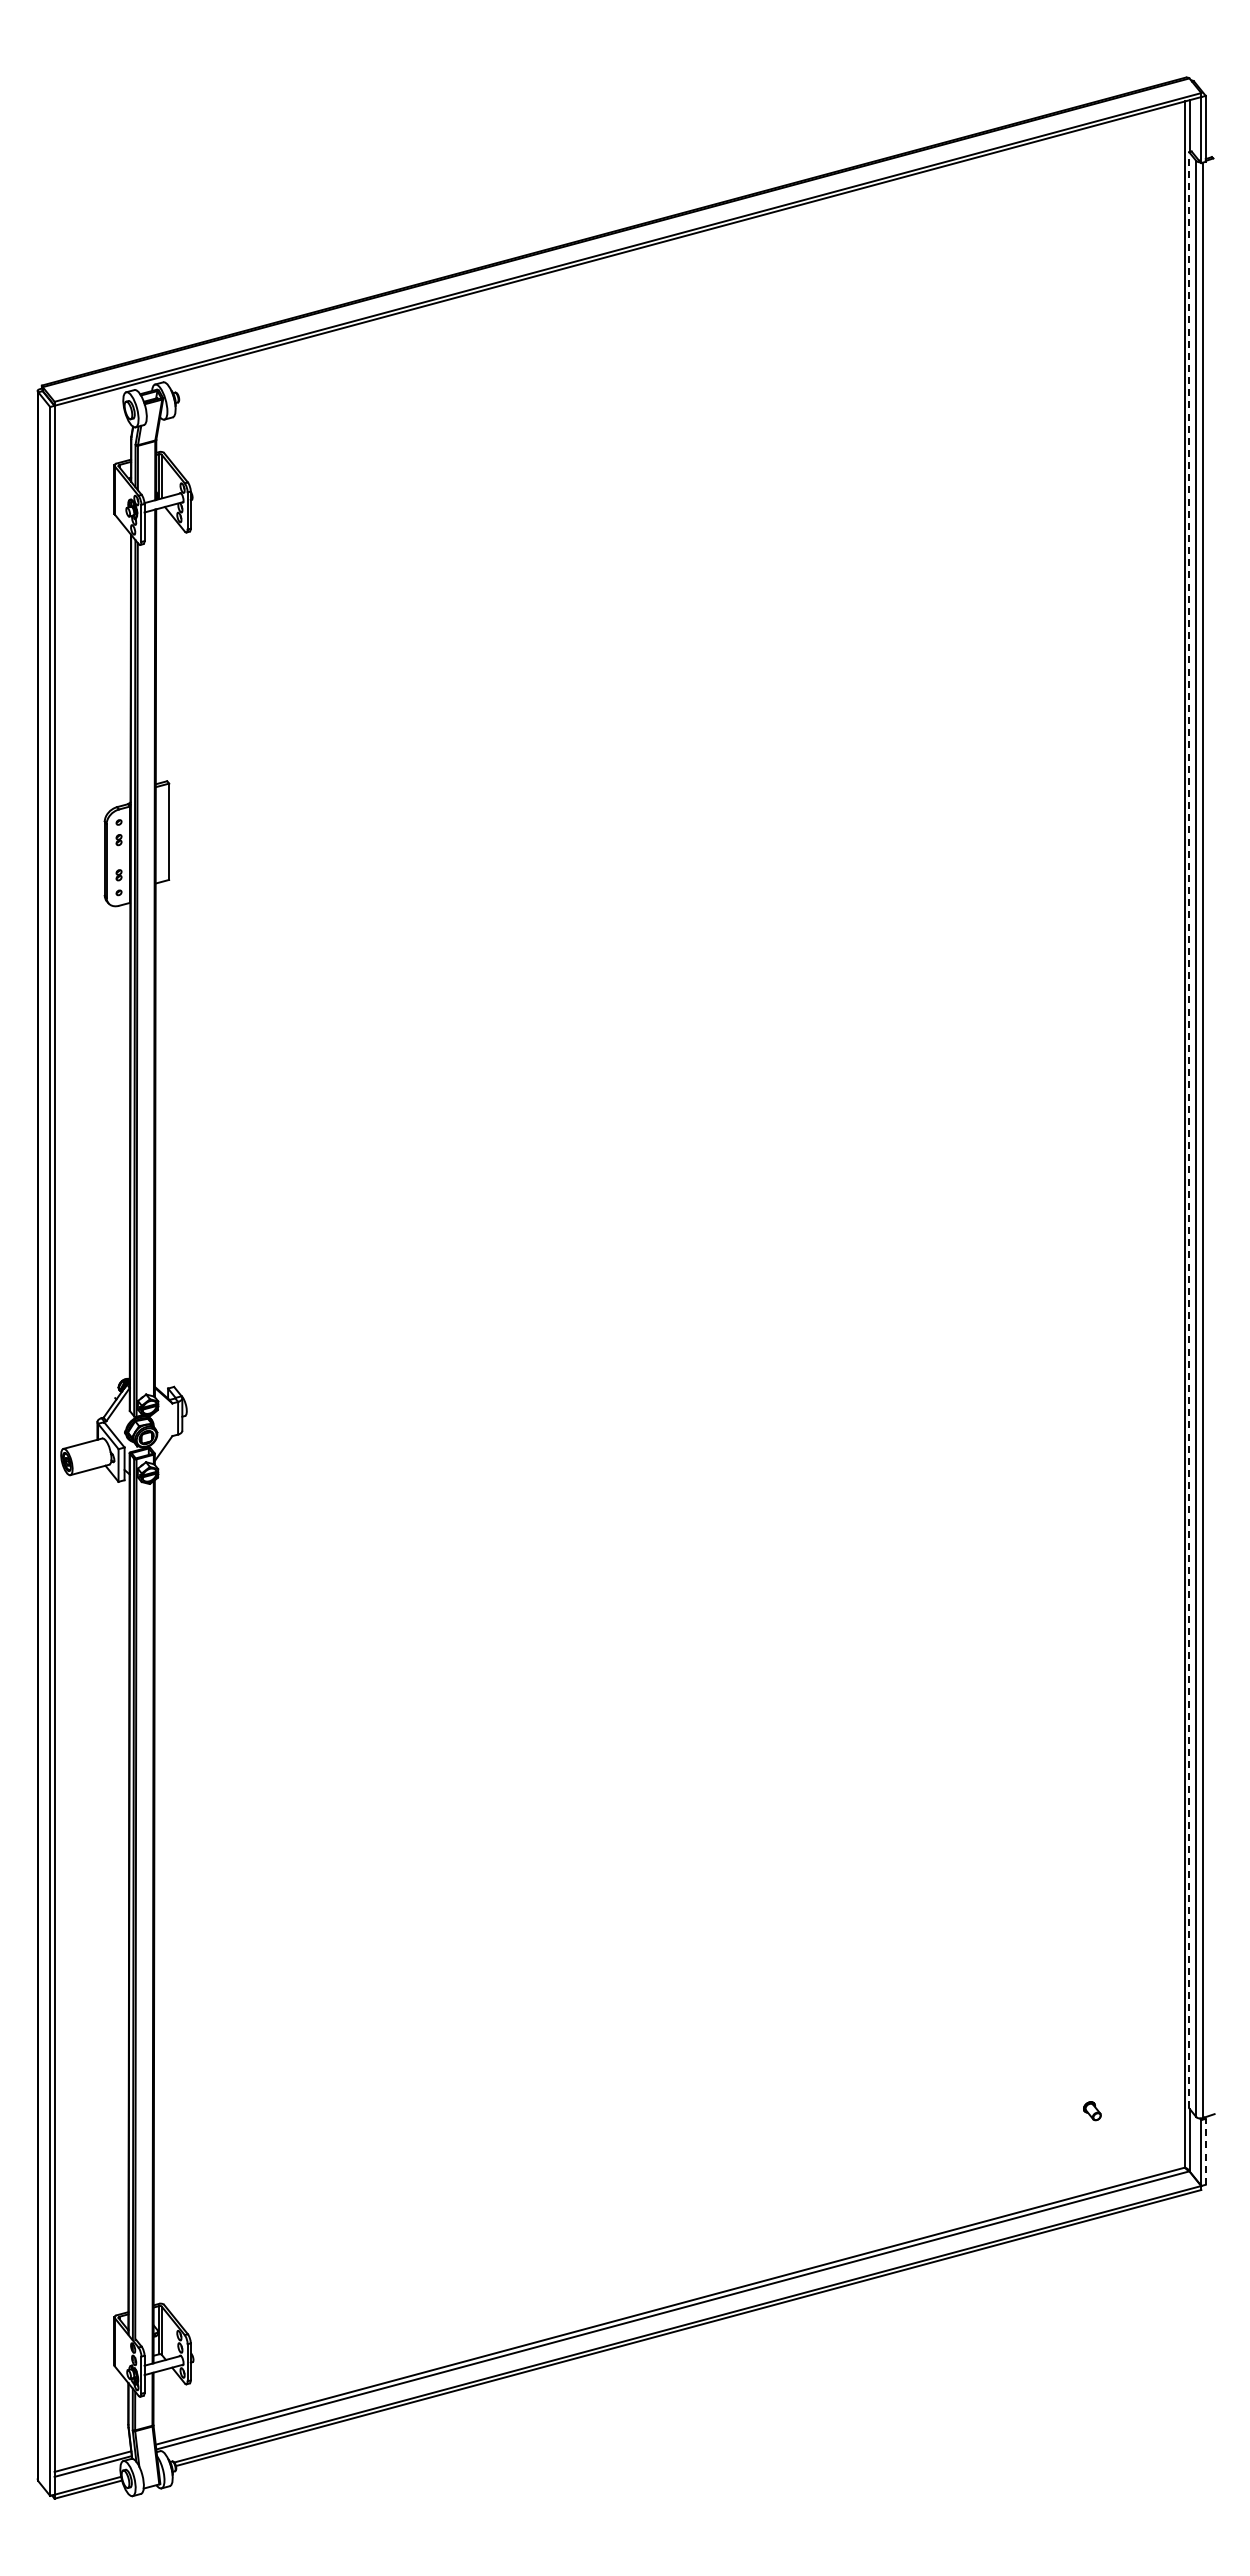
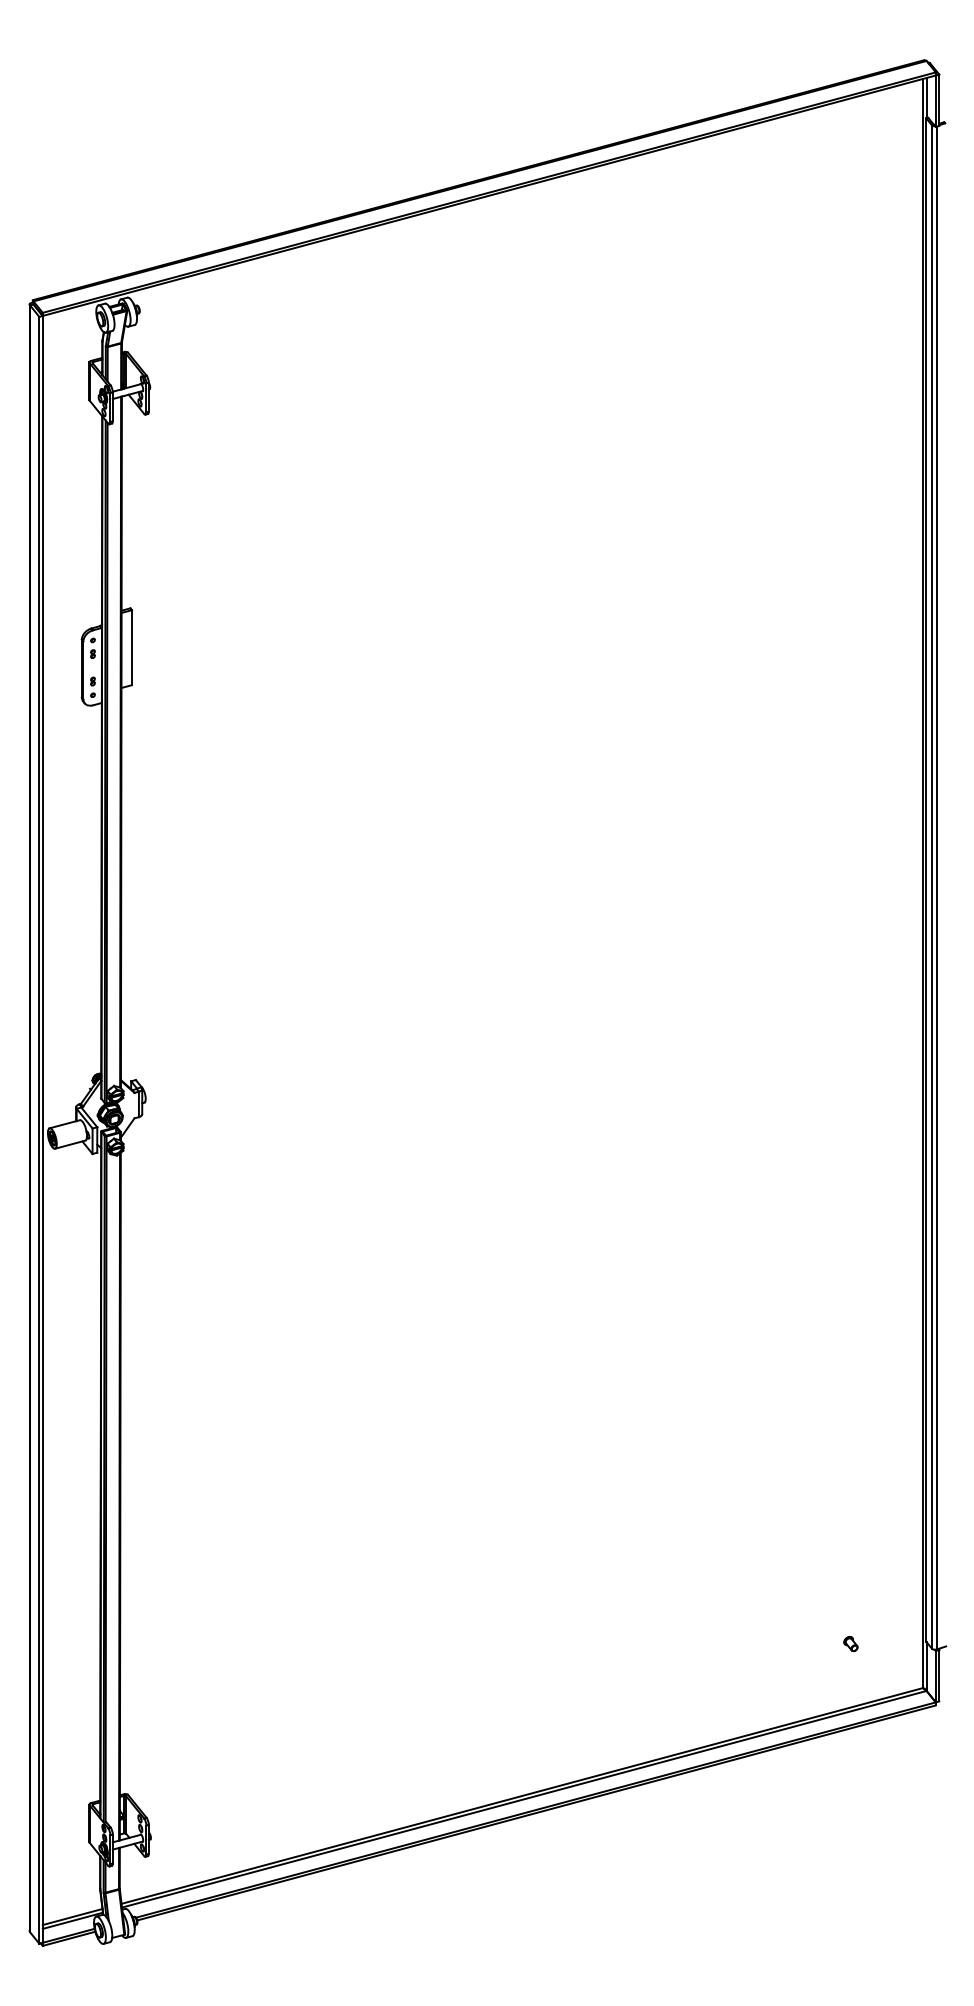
line: (1189, 1129) -> (926, 879), dashed -> solid
line: (1205, 2151) -> (939, 1675), dashed -> solid

